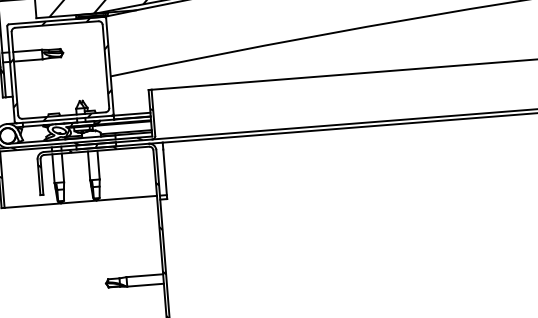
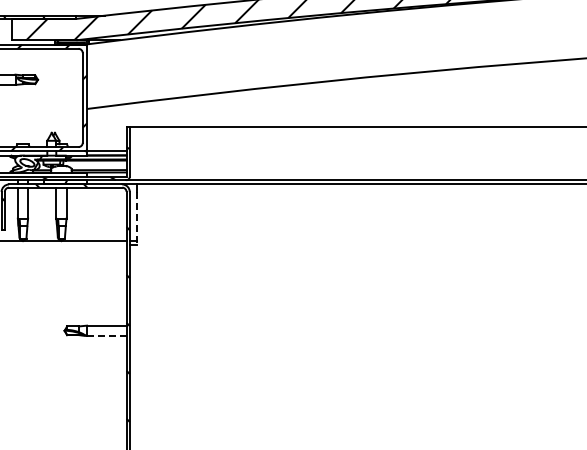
line: (165, 174) -> (137, 218), solid -> dashed
line: (145, 284) -> (106, 335), solid -> dashed

